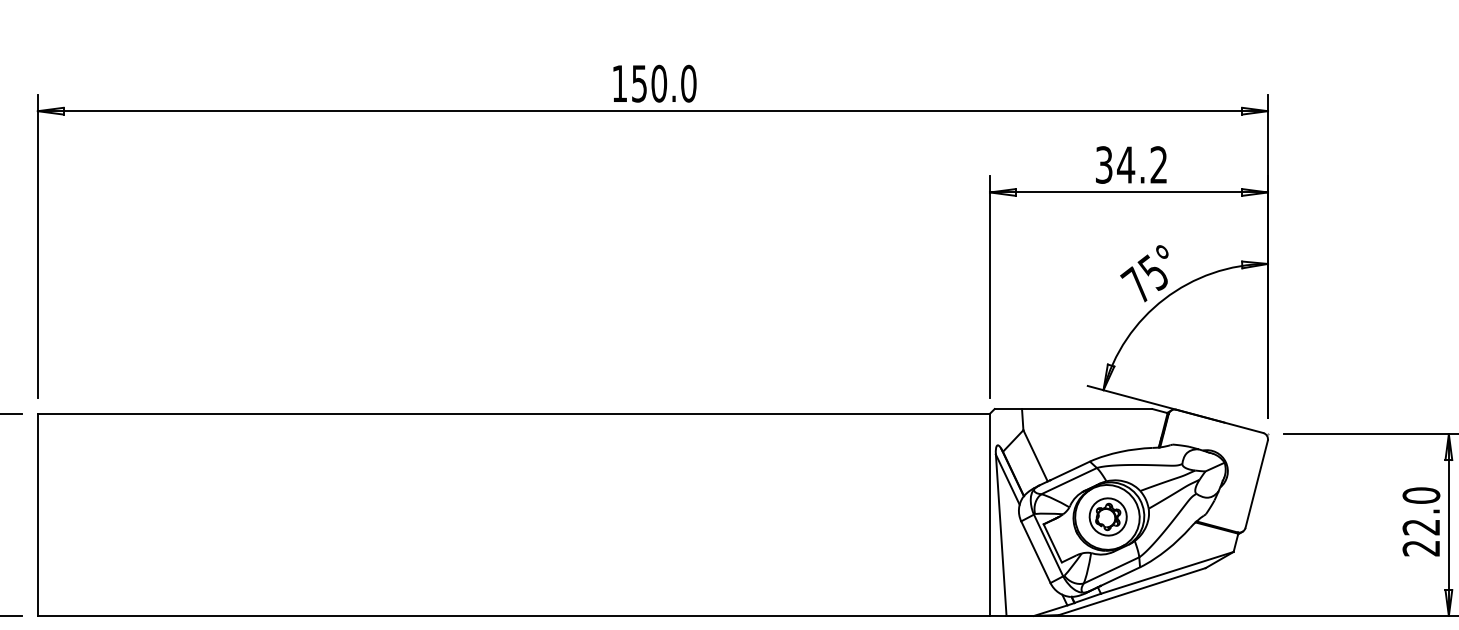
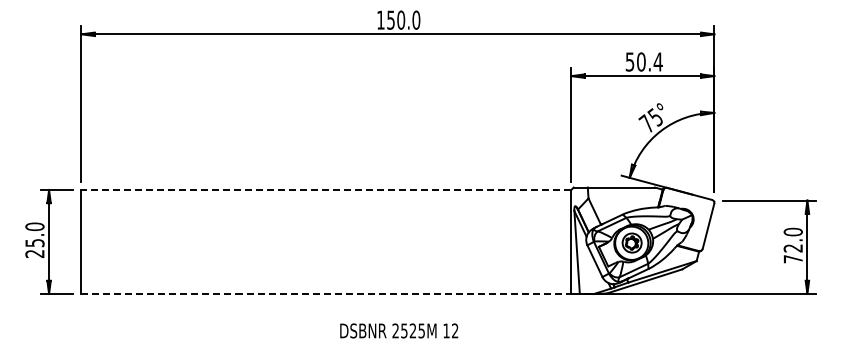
text: (1132, 164) -> (644, 61), 34.2 -> 50.4
line: (514, 412) -> (326, 189), solid -> dashed
text: (1419, 548) -> (792, 259), 22.0 -> 72.0
line: (514, 614) -> (326, 293), solid -> dashed

